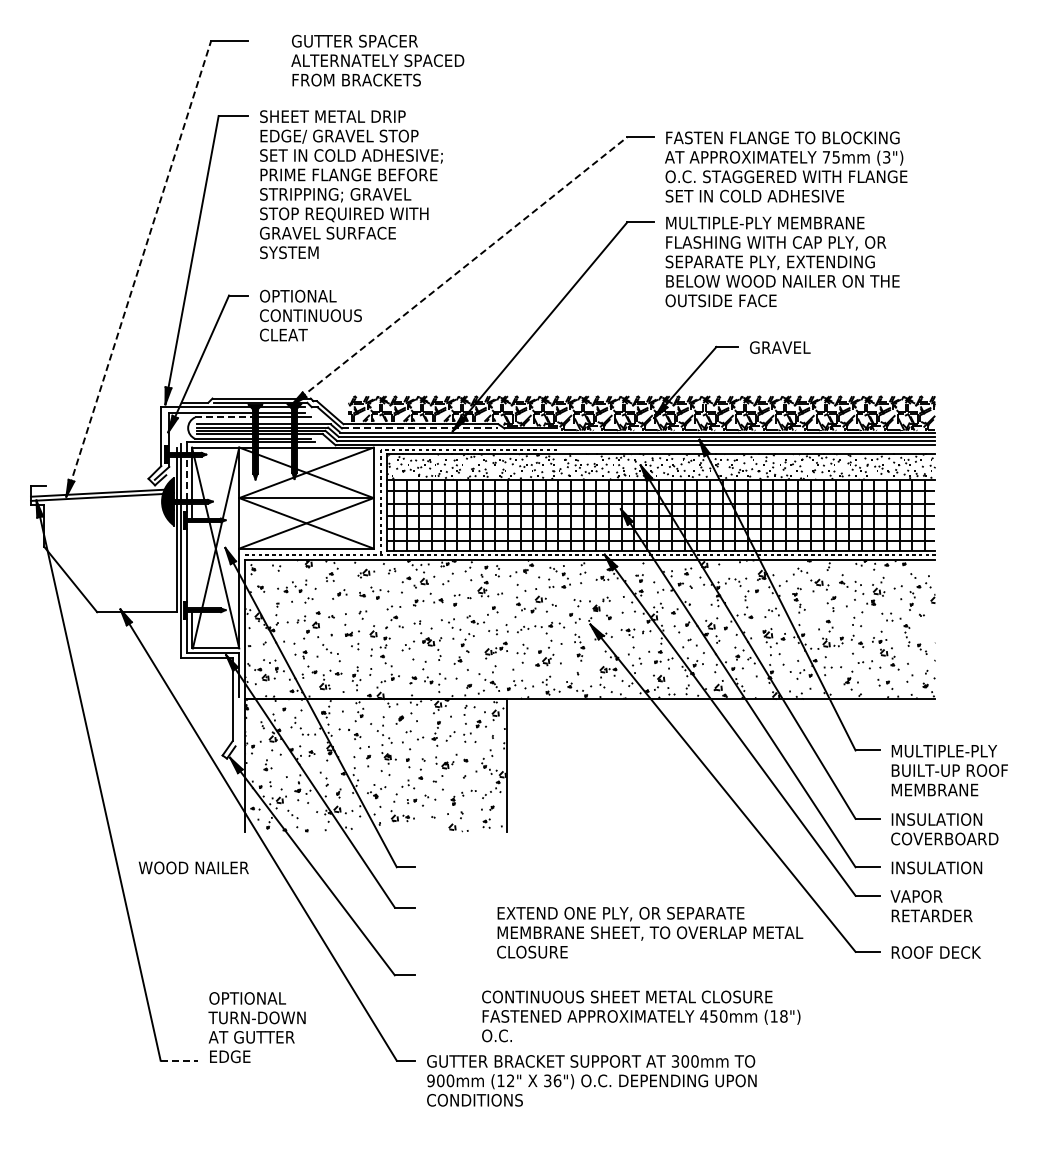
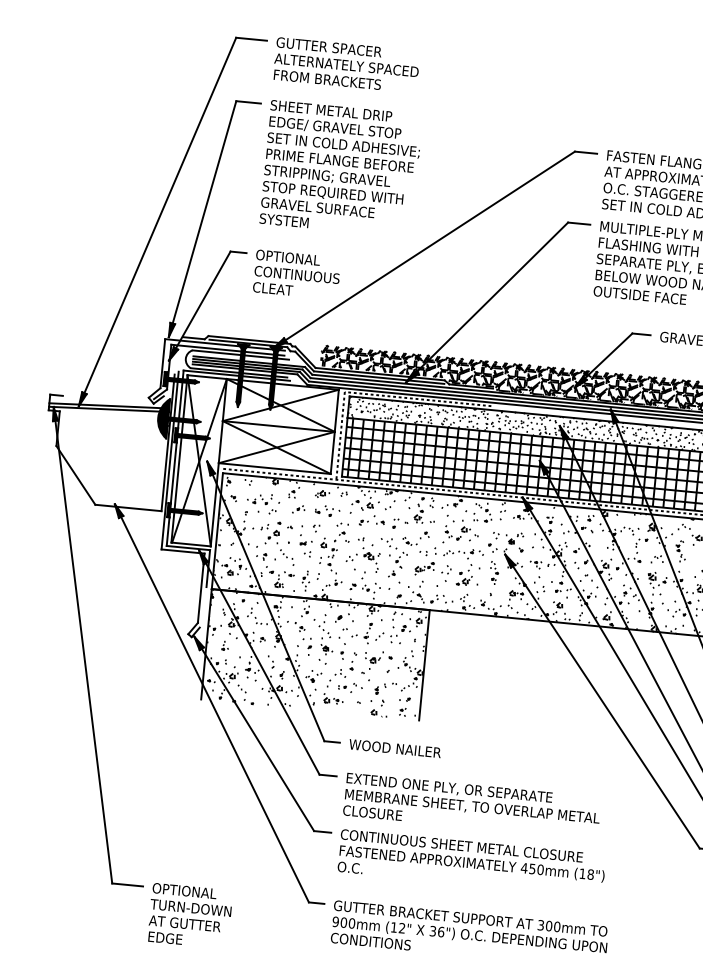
text: (377, 60) -> (346, 65), moved
line: (138, 268) -> (157, 221), dashed -> solid
line: (459, 271) -> (424, 250), dashed -> solid
line: (224, 417) -> (216, 352), dashed -> solid
line: (420, 428) -> (379, 377), dashed -> solid
line: (186, 478) -> (180, 400), dashed -> solid
line: (192, 565) -> (178, 473), added
text: (193, 867) -> (394, 748), moved
text: (650, 932) -> (472, 806), moved
text: (641, 1016) -> (472, 863), moved
text: (256, 1027) -> (189, 915), moved
line: (179, 1060) -> (127, 884), dashed -> solid

